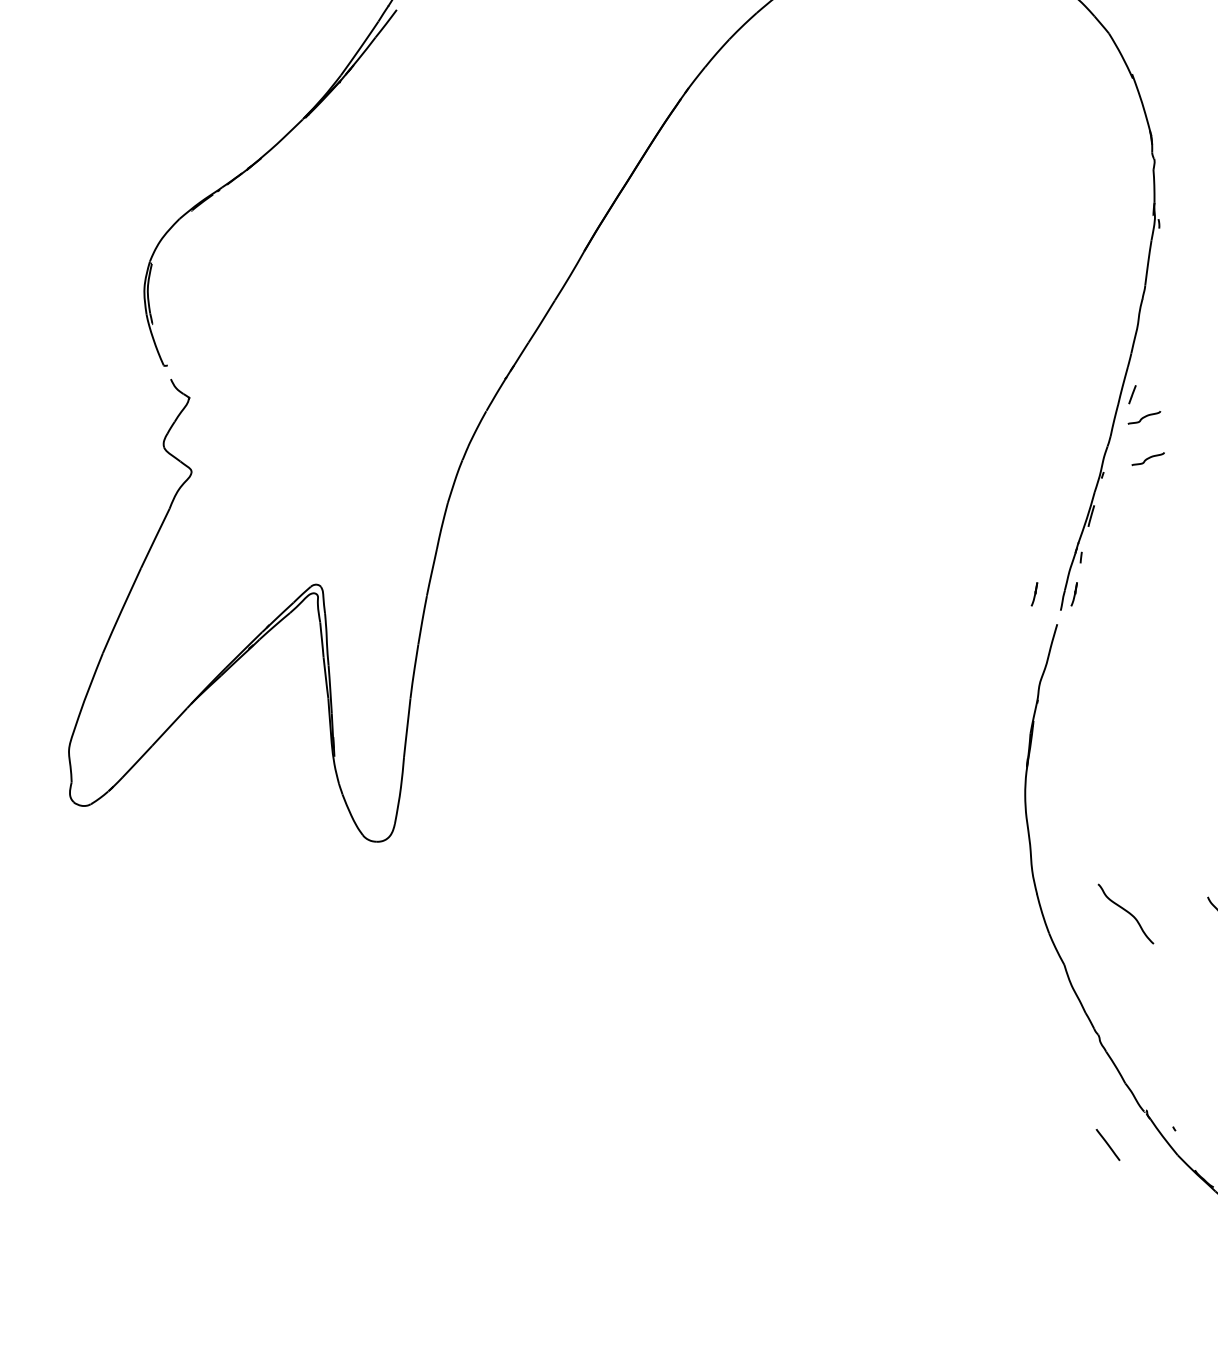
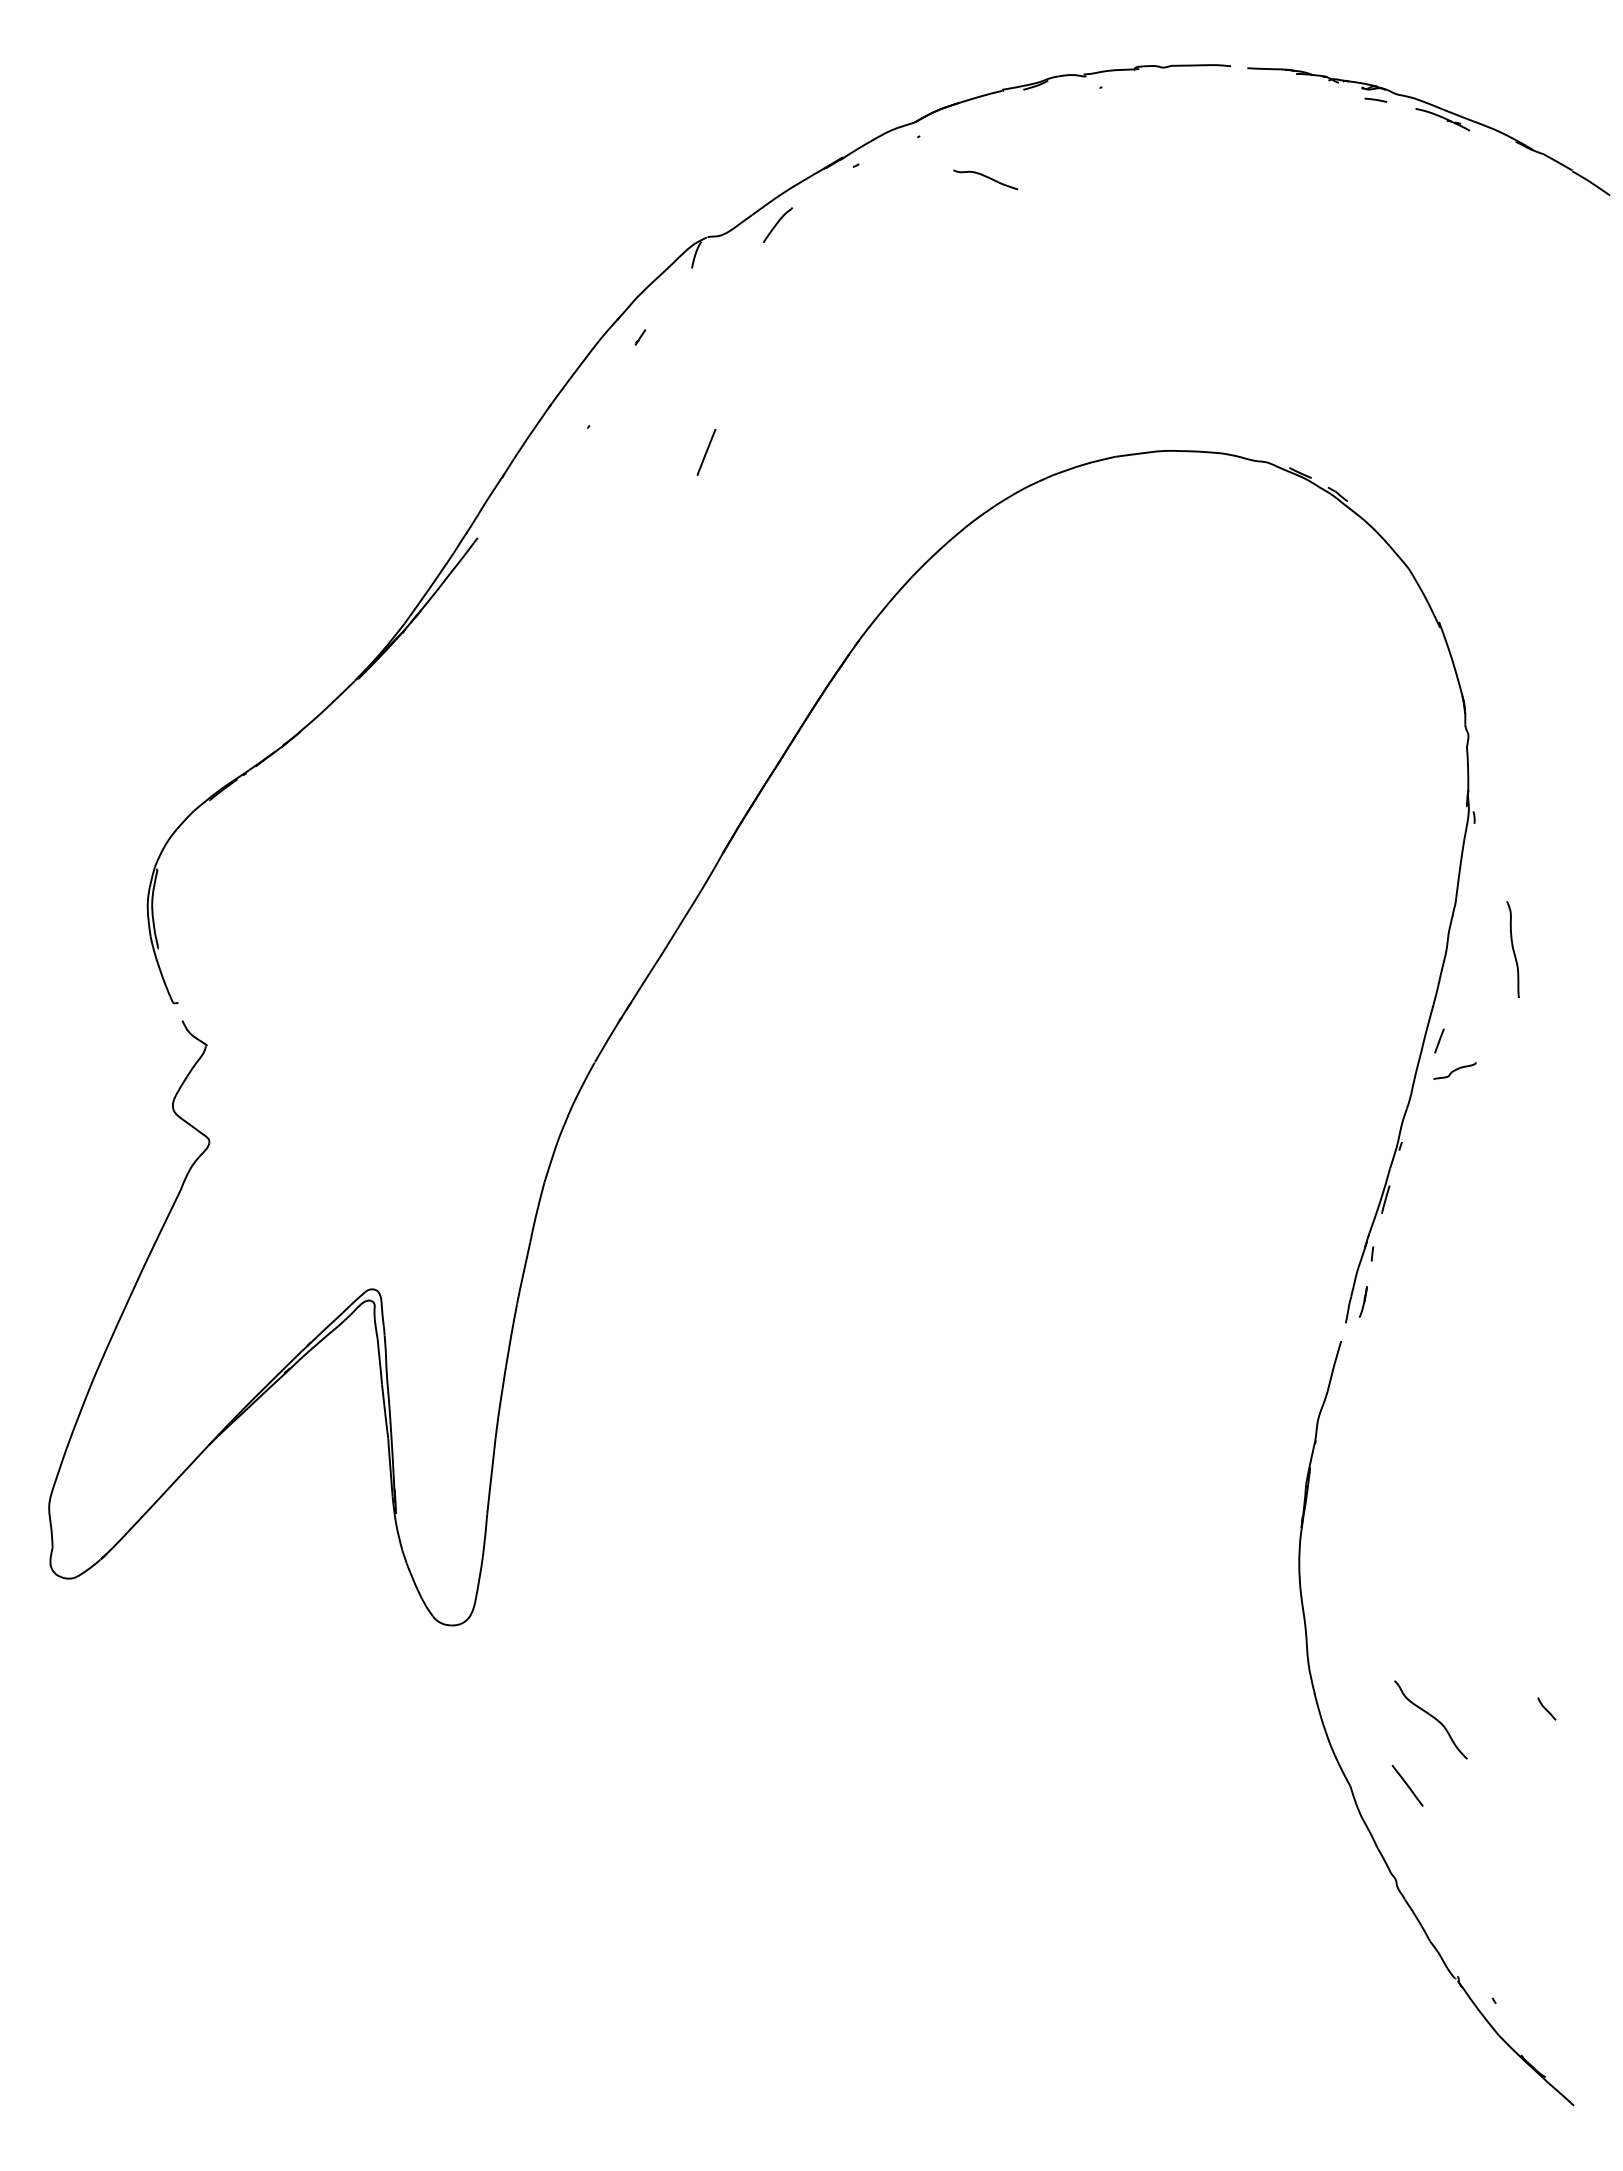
curve: (1188, 324) -> (1512, 949), added
curve: (1147, 458) -> (1459, 1124), removed
line: (1034, 593) -> (1311, 1301), removed
line: (1108, 1144) -> (1407, 1785), moved

